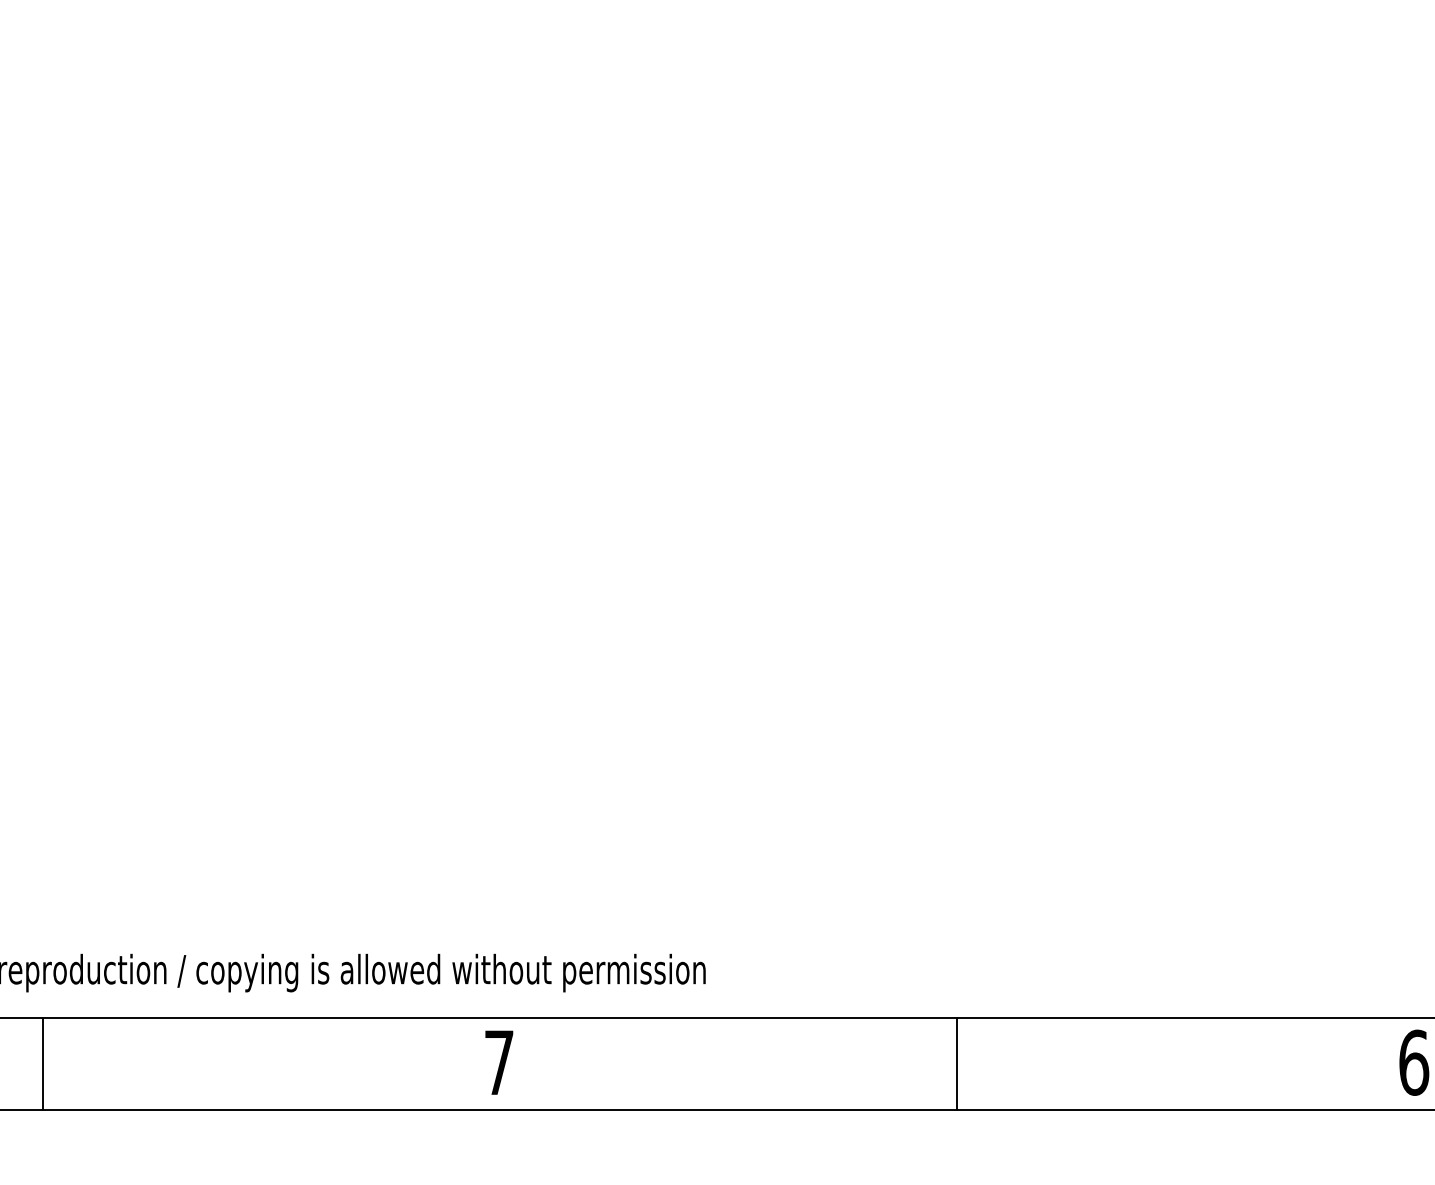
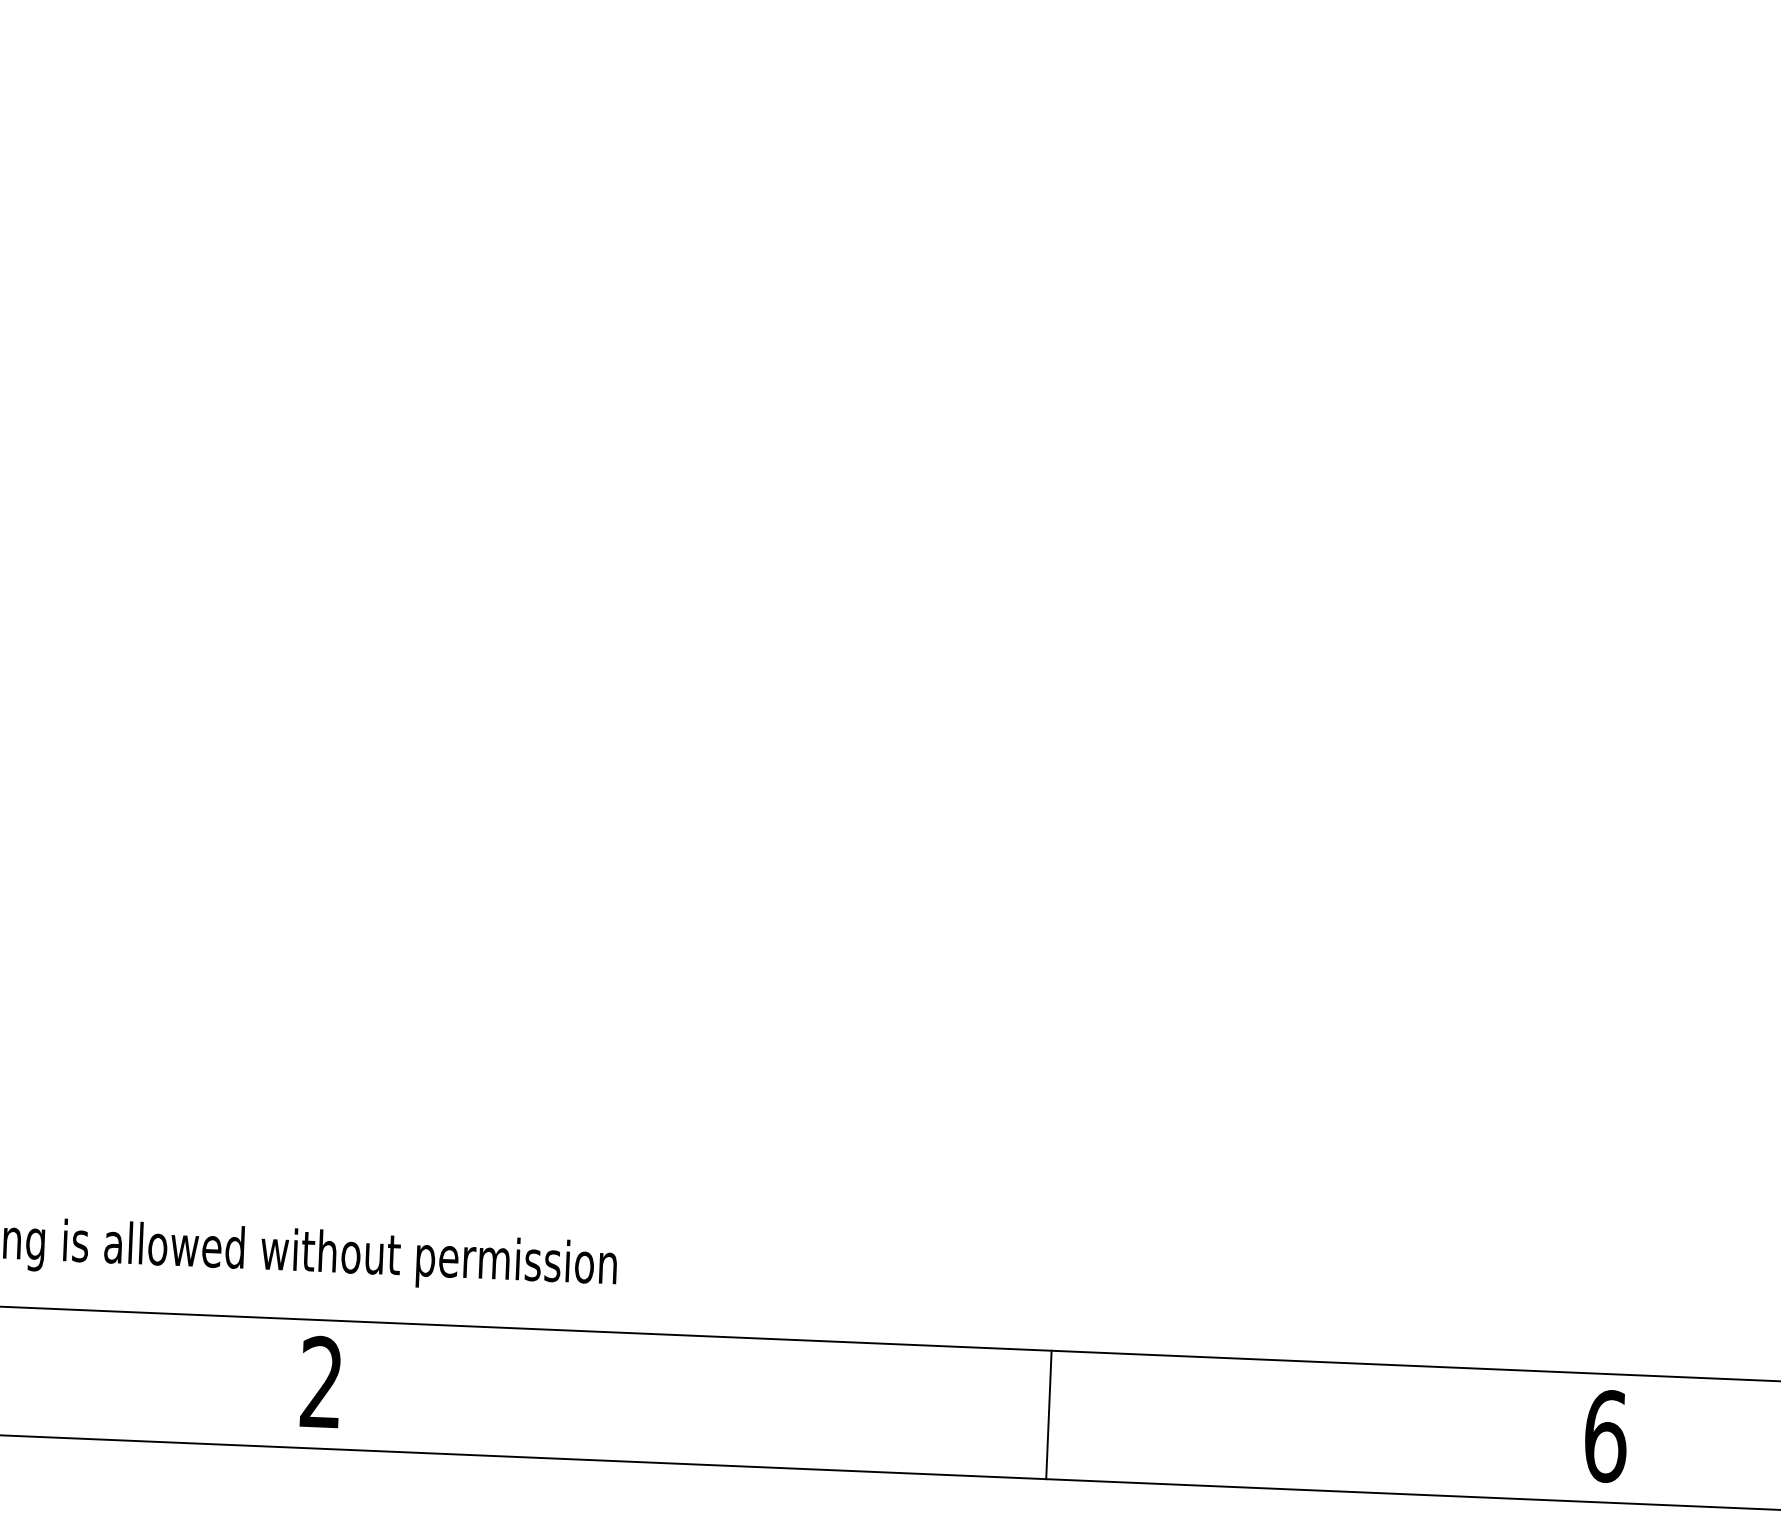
text: (499, 1061) -> (322, 1380), 7 -> 2
line: (957, 1063) -> (1049, 1414), moved

